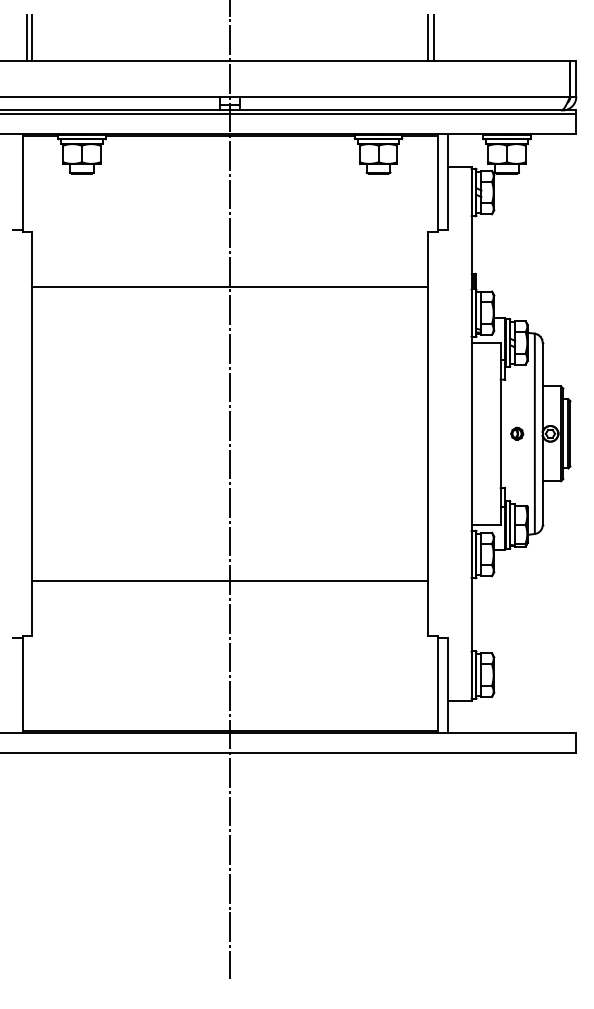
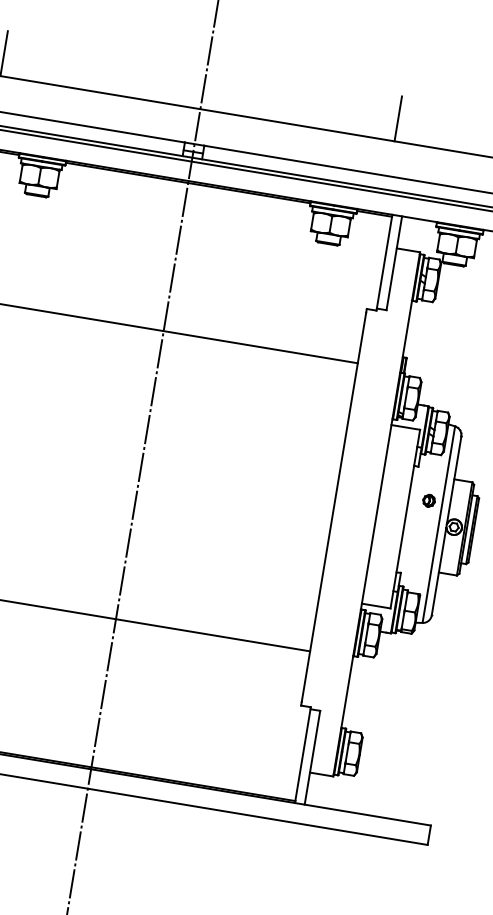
line: (32, 38) -> (9, 54), removed
line: (433, 38) -> (403, 120), removed
part: (517, 433) -> (429, 500), moved

